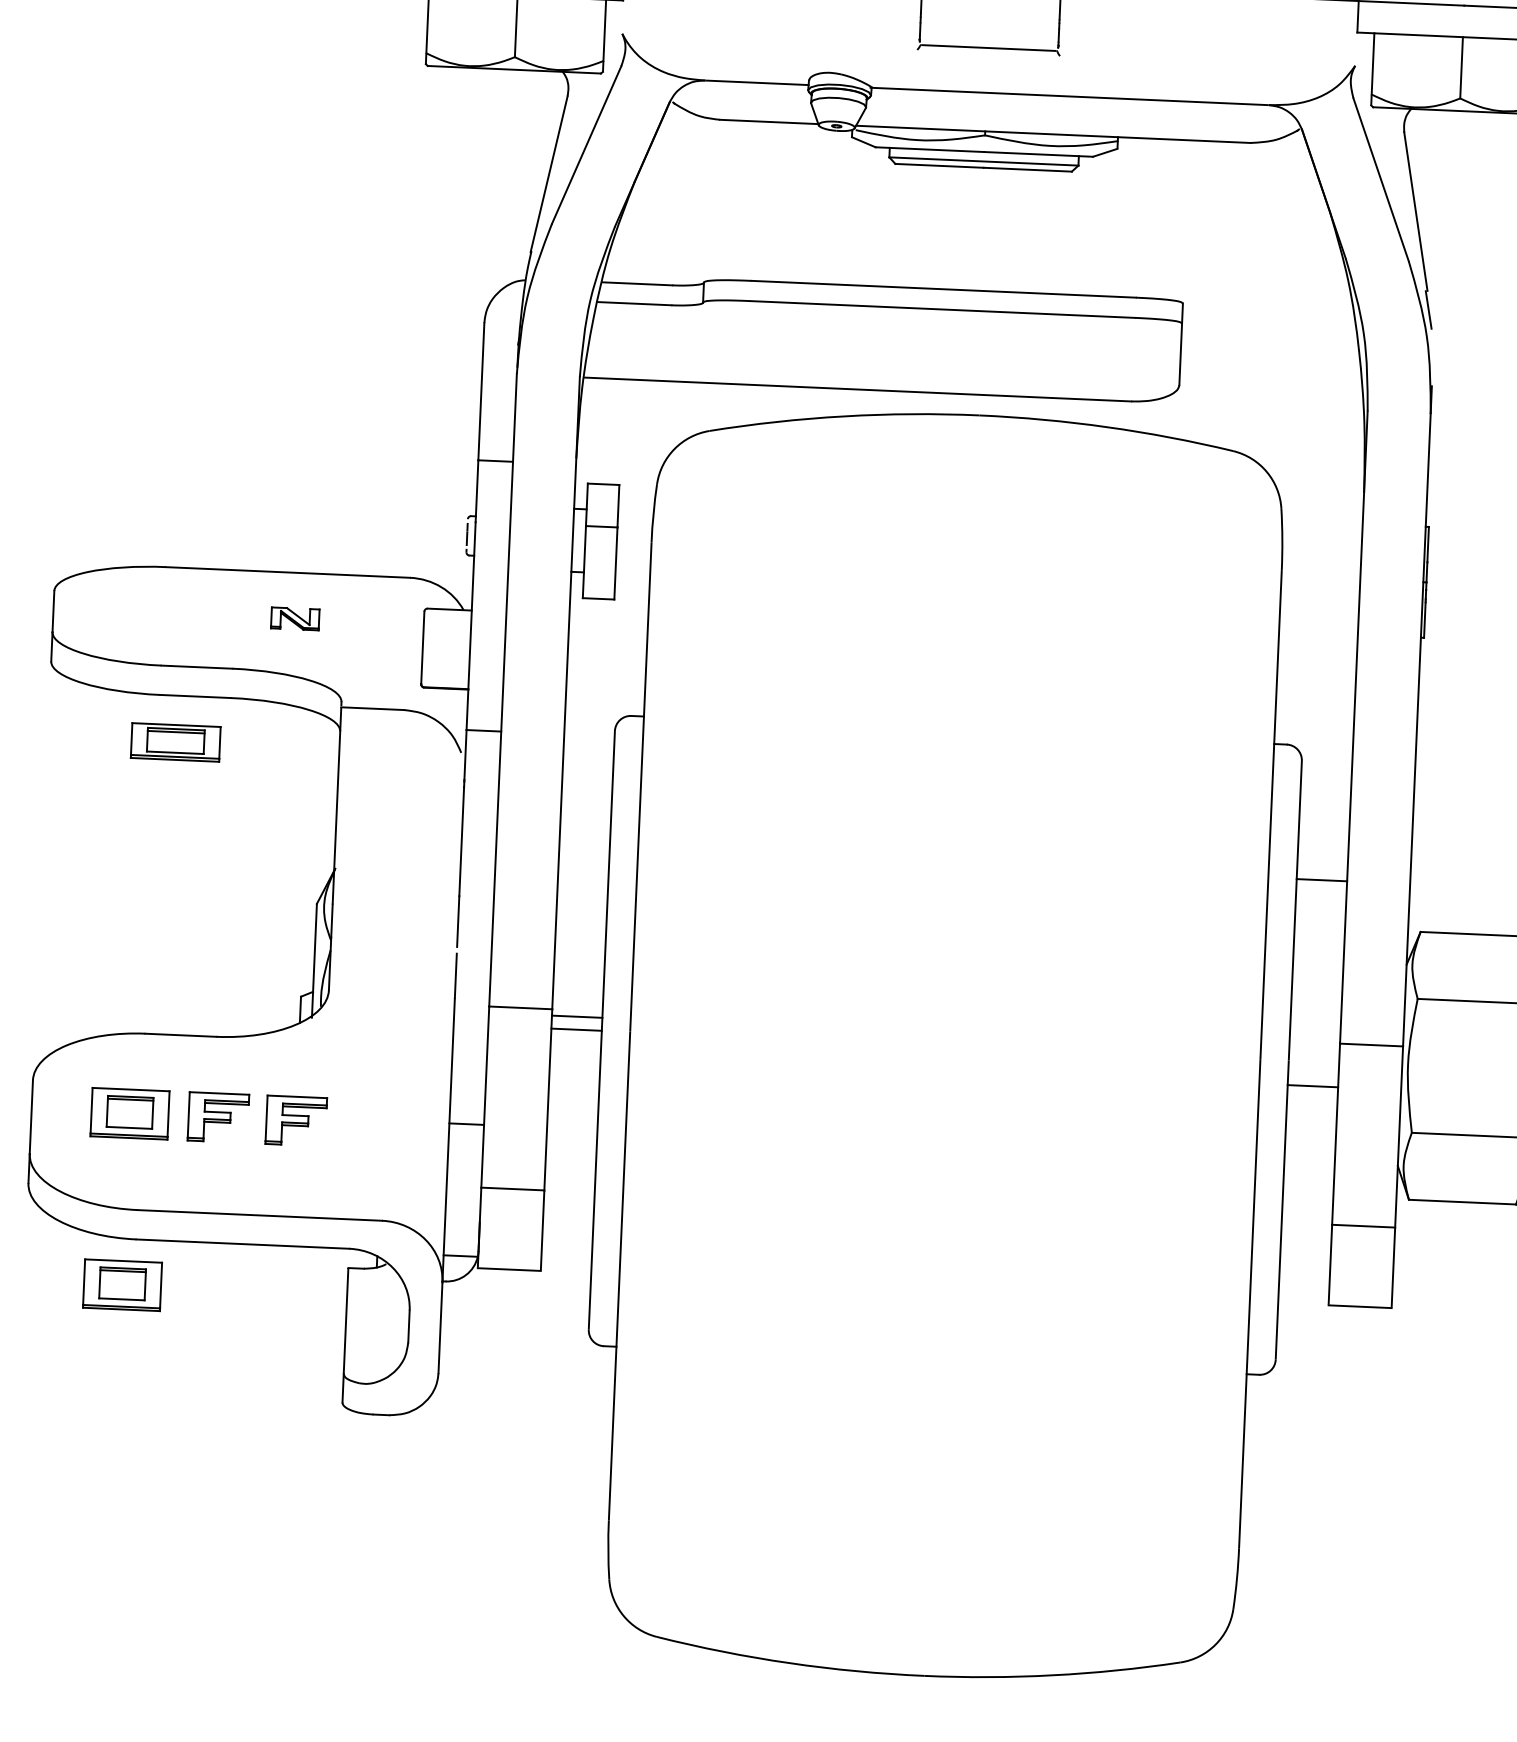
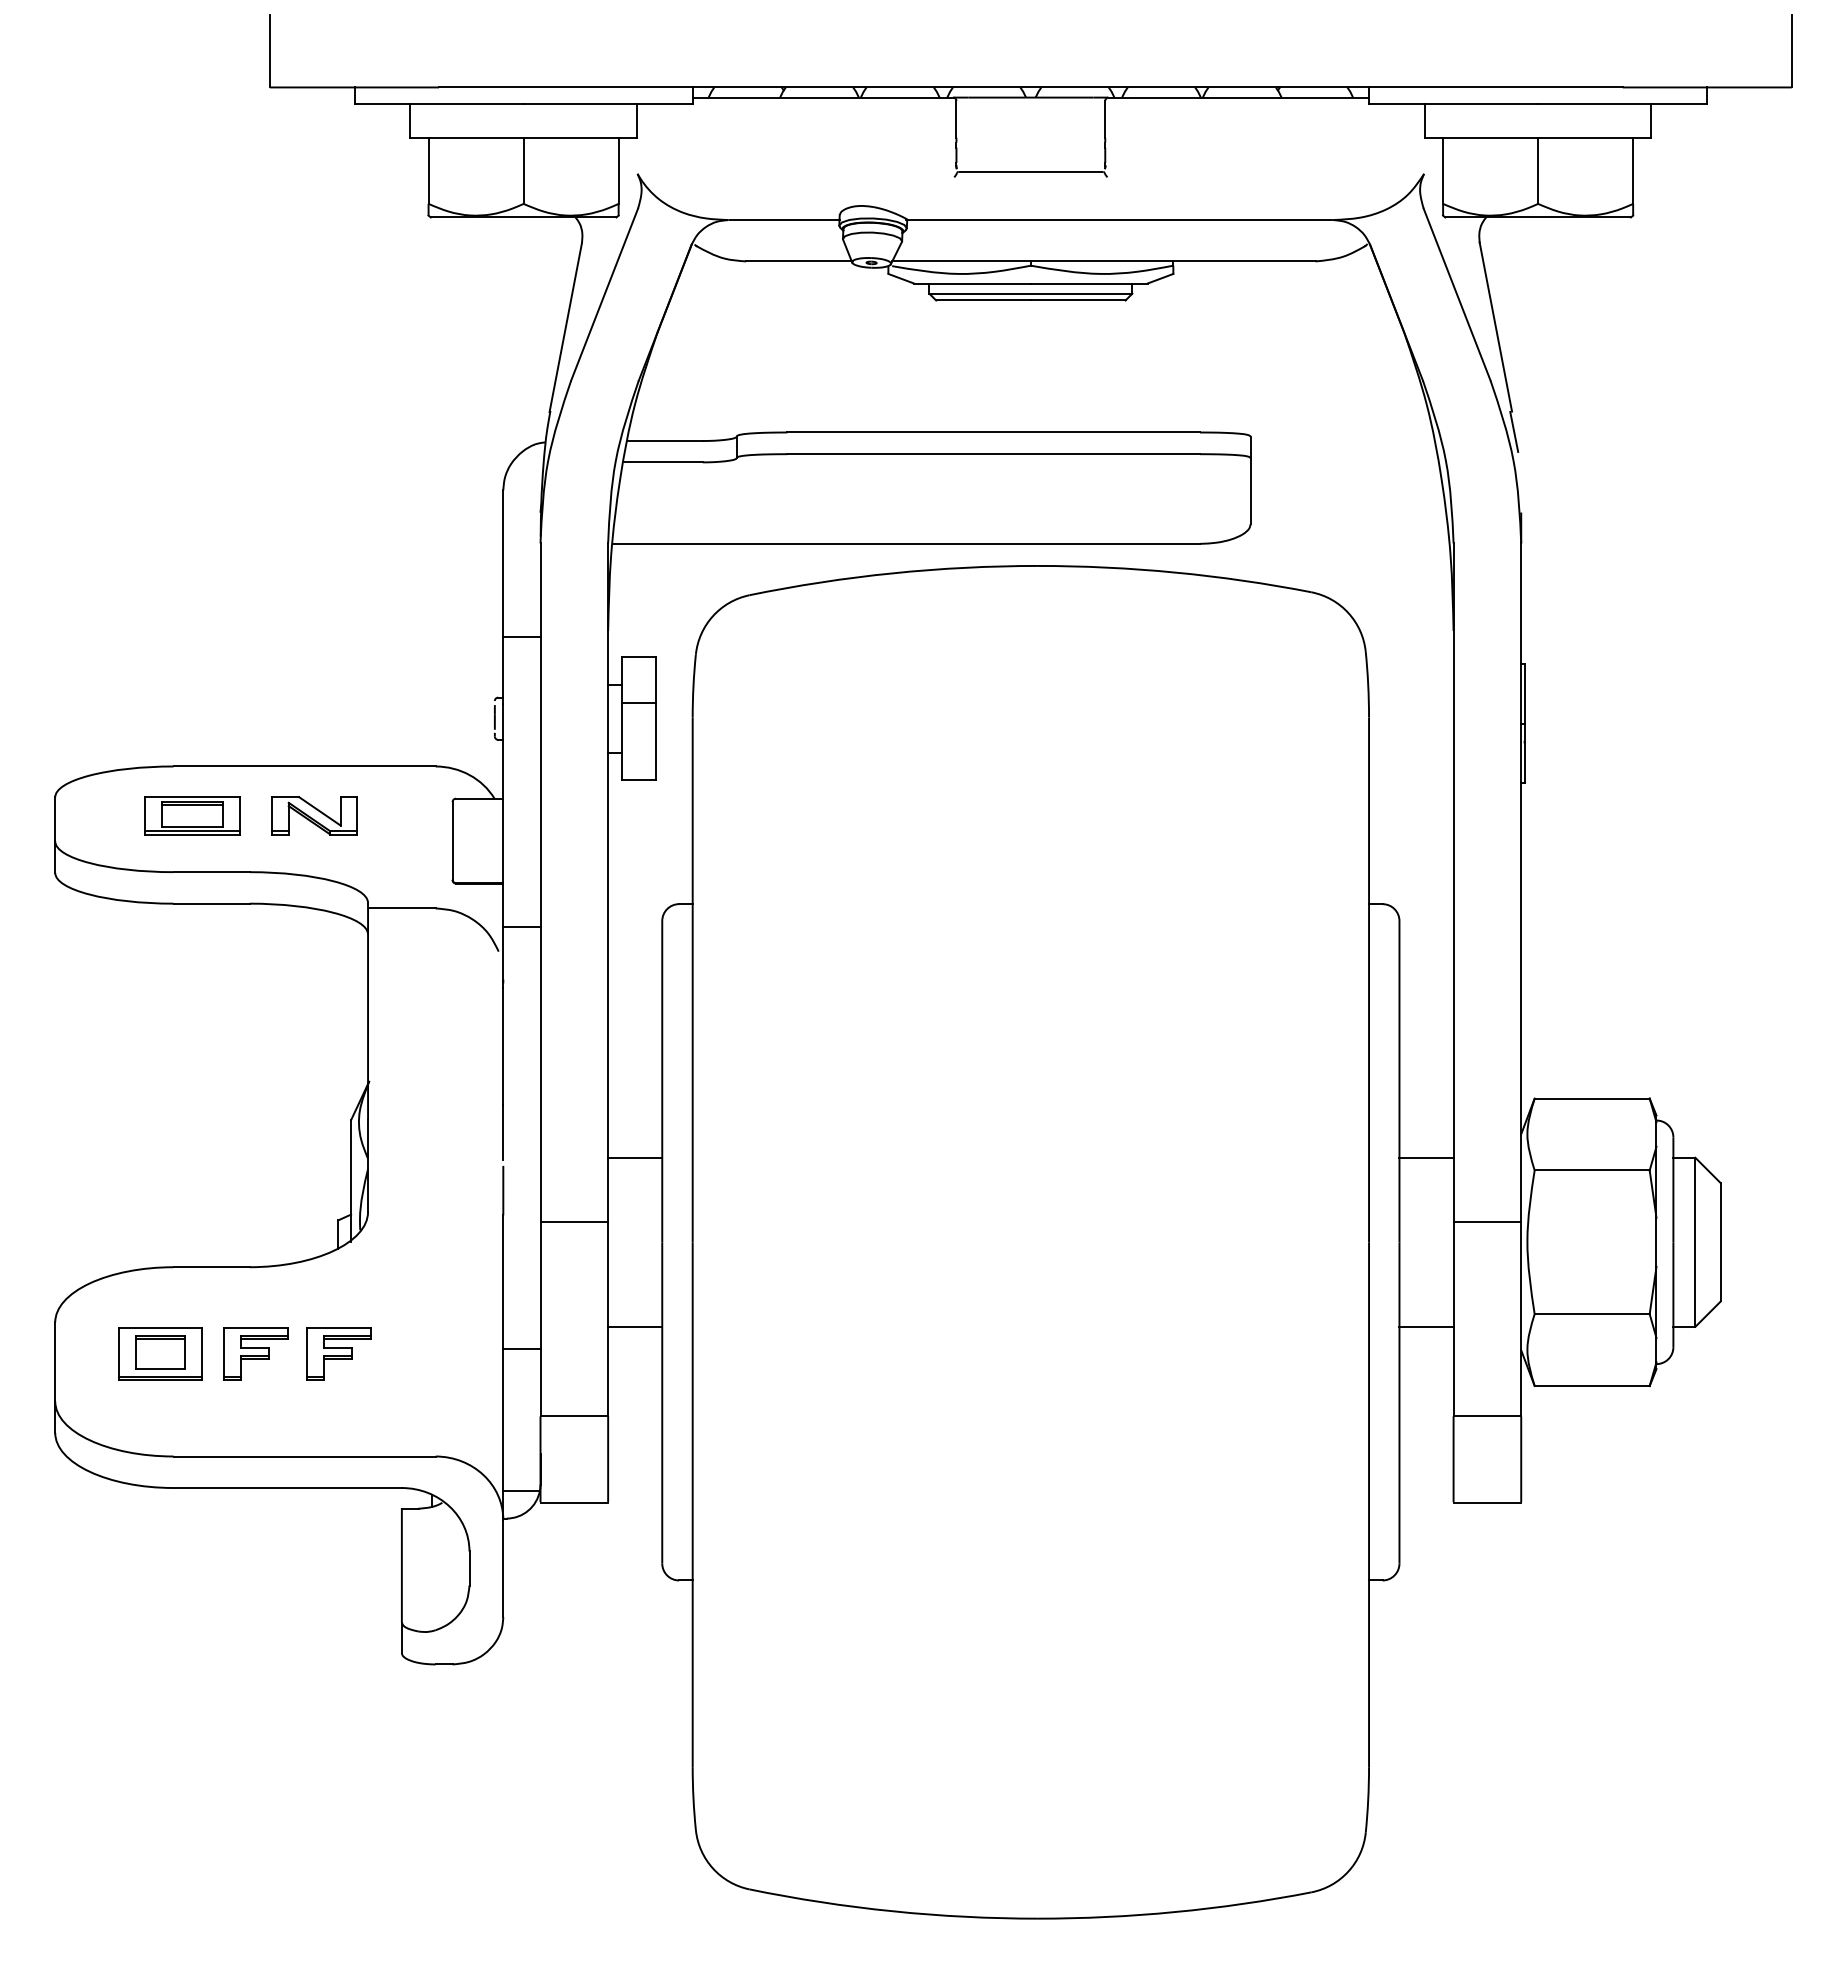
part: (295, 618) -> (314, 815), size x1.67
part: (175, 742) -> (192, 815), moved
line: (1321, 879) -> (1426, 1157), moved
line: (577, 1016) -> (635, 1326), moved
line: (576, 1029) -> (635, 1157), moved
line: (1312, 1085) -> (1426, 1326), moved
part: (122, 1285) -> (160, 1537), removed

